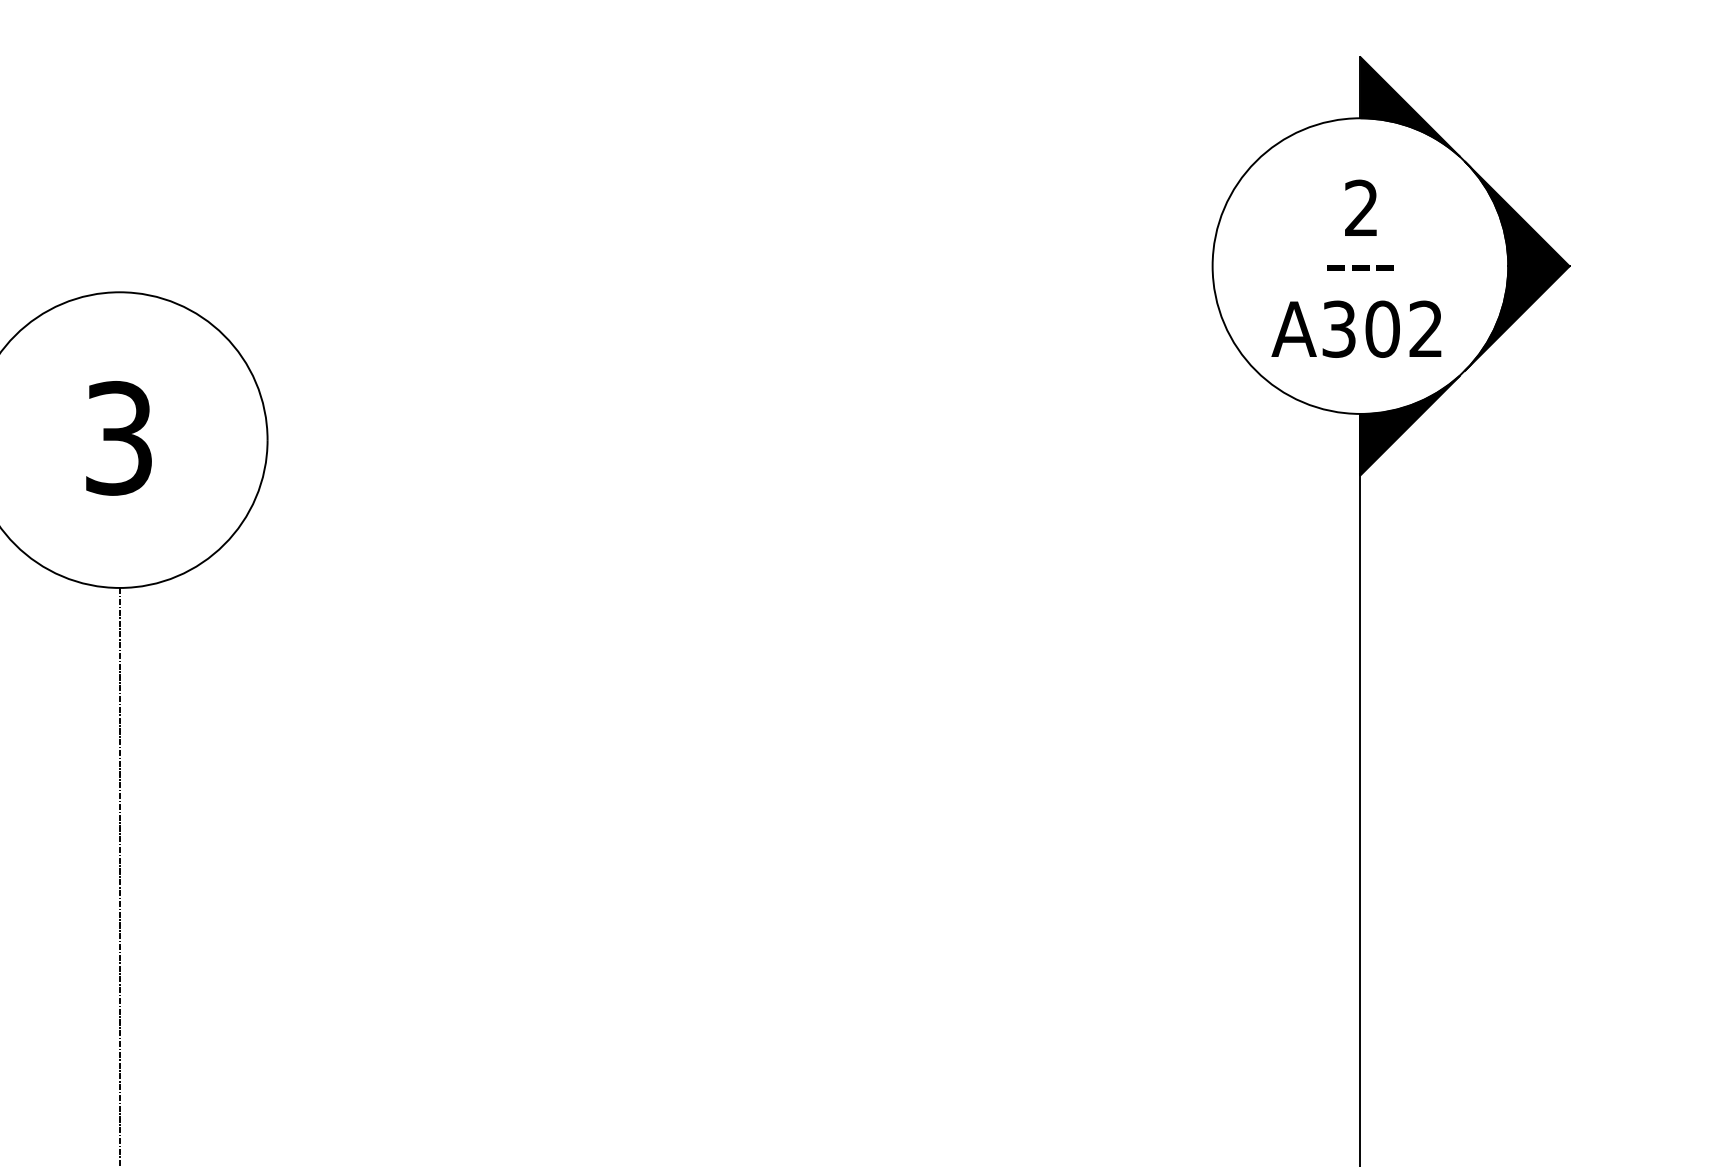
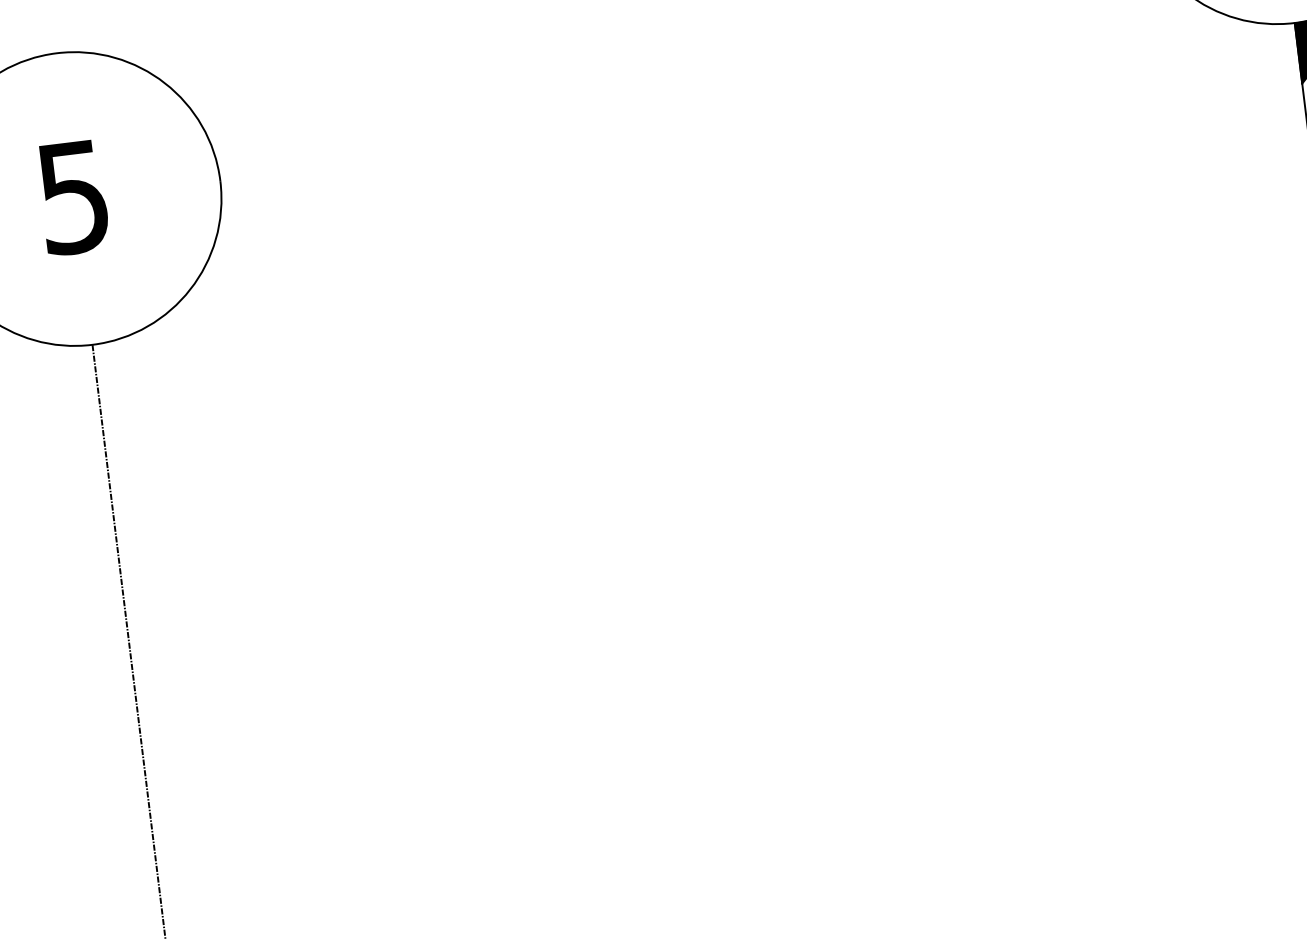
text: (118, 438) -> (73, 197), 3 -> 5

